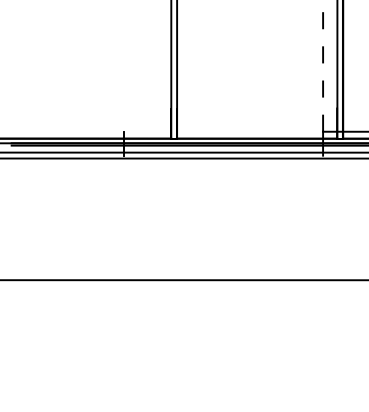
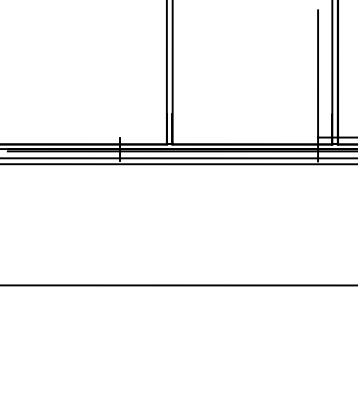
line: (323, 67) -> (318, 73), dashed -> solid

